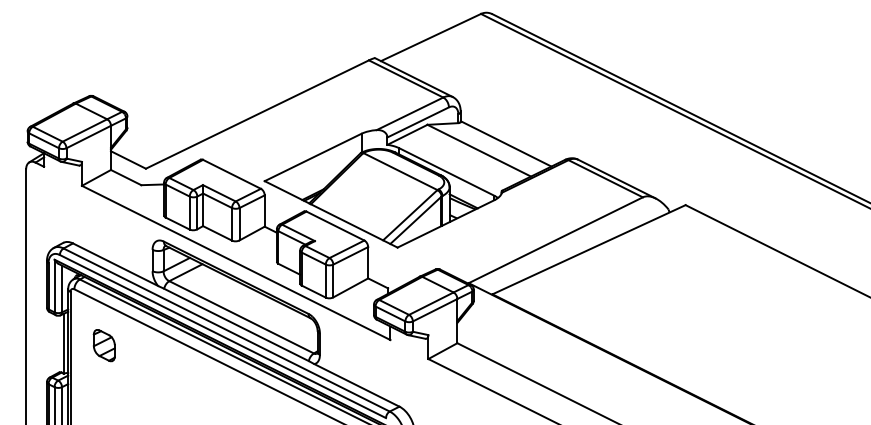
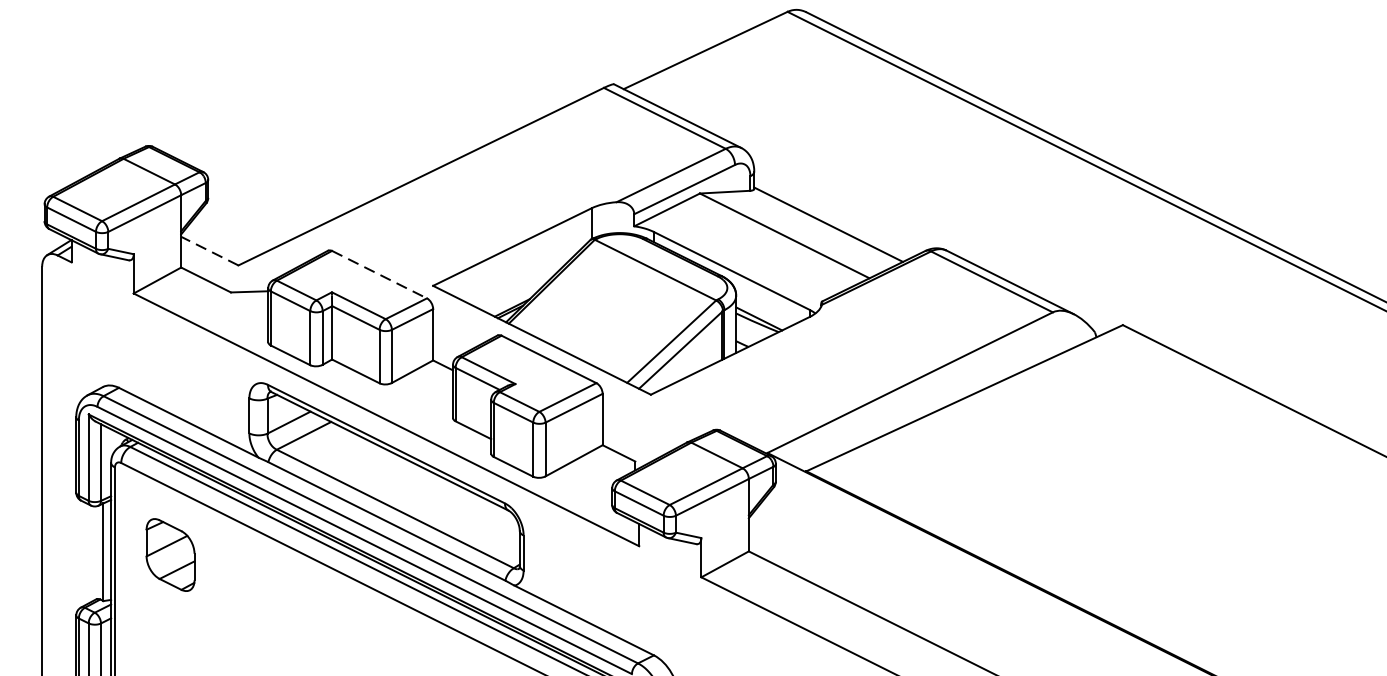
line: (128, 159) -> (209, 250), solid -> dashed
line: (232, 174) -> (380, 274), solid -> dashed
part: (103, 345) -> (168, 555), size x1.4

